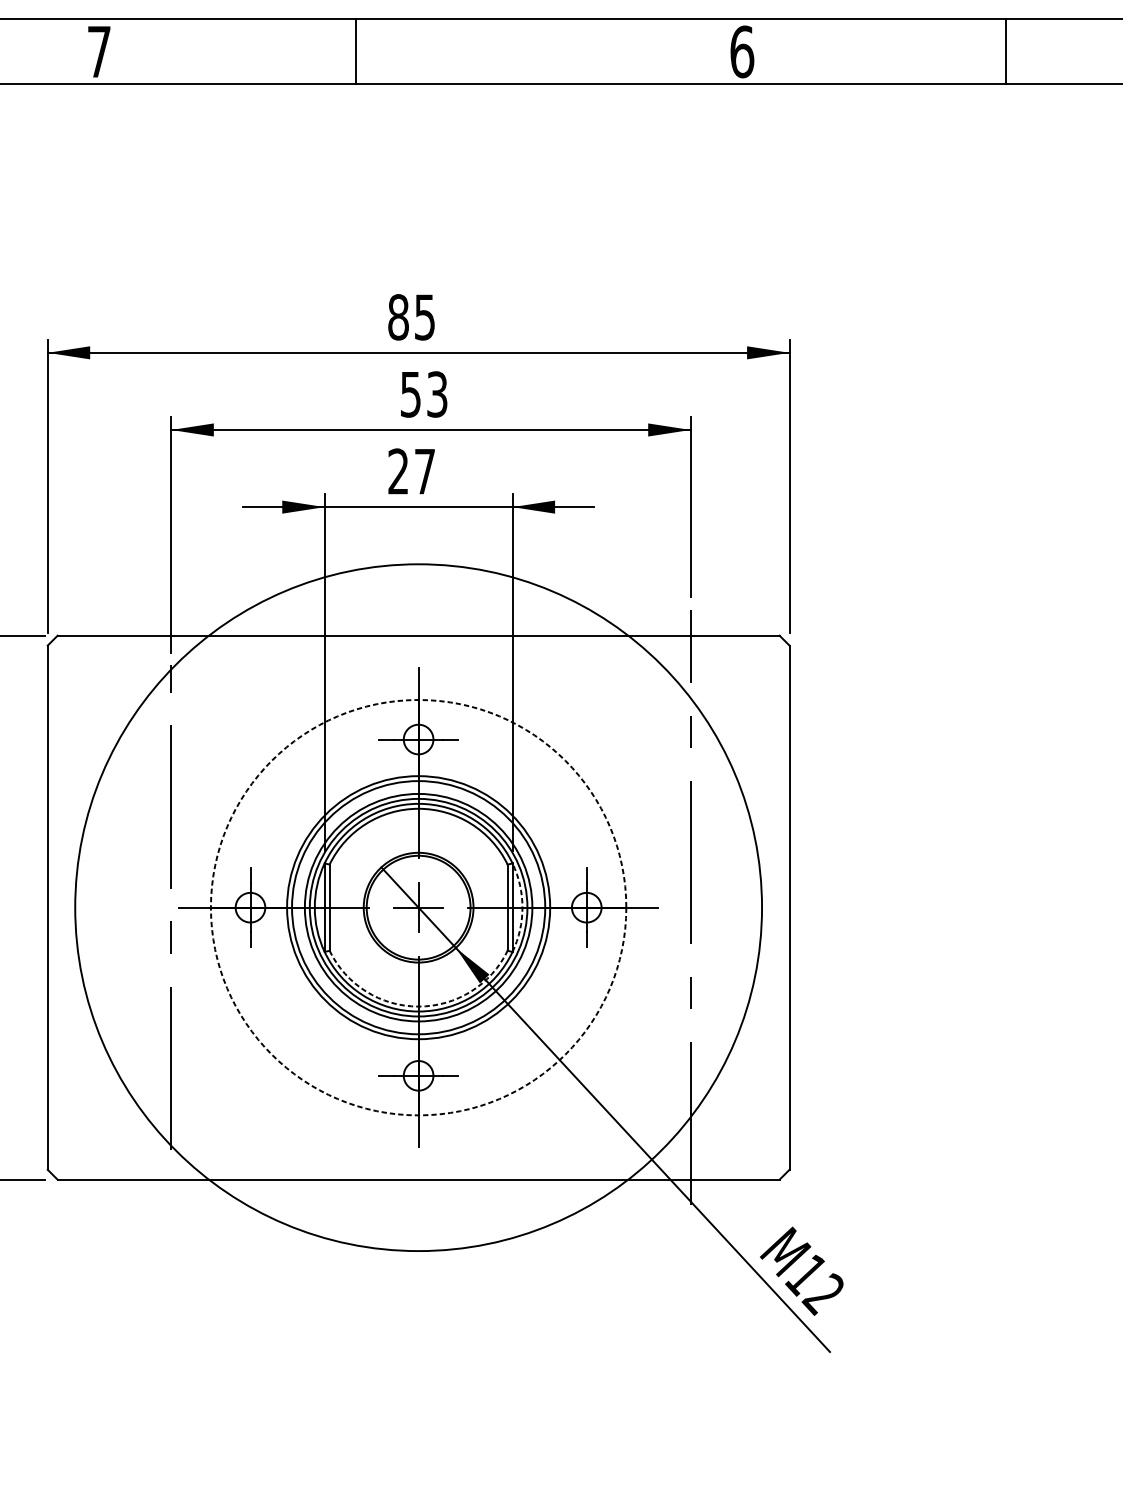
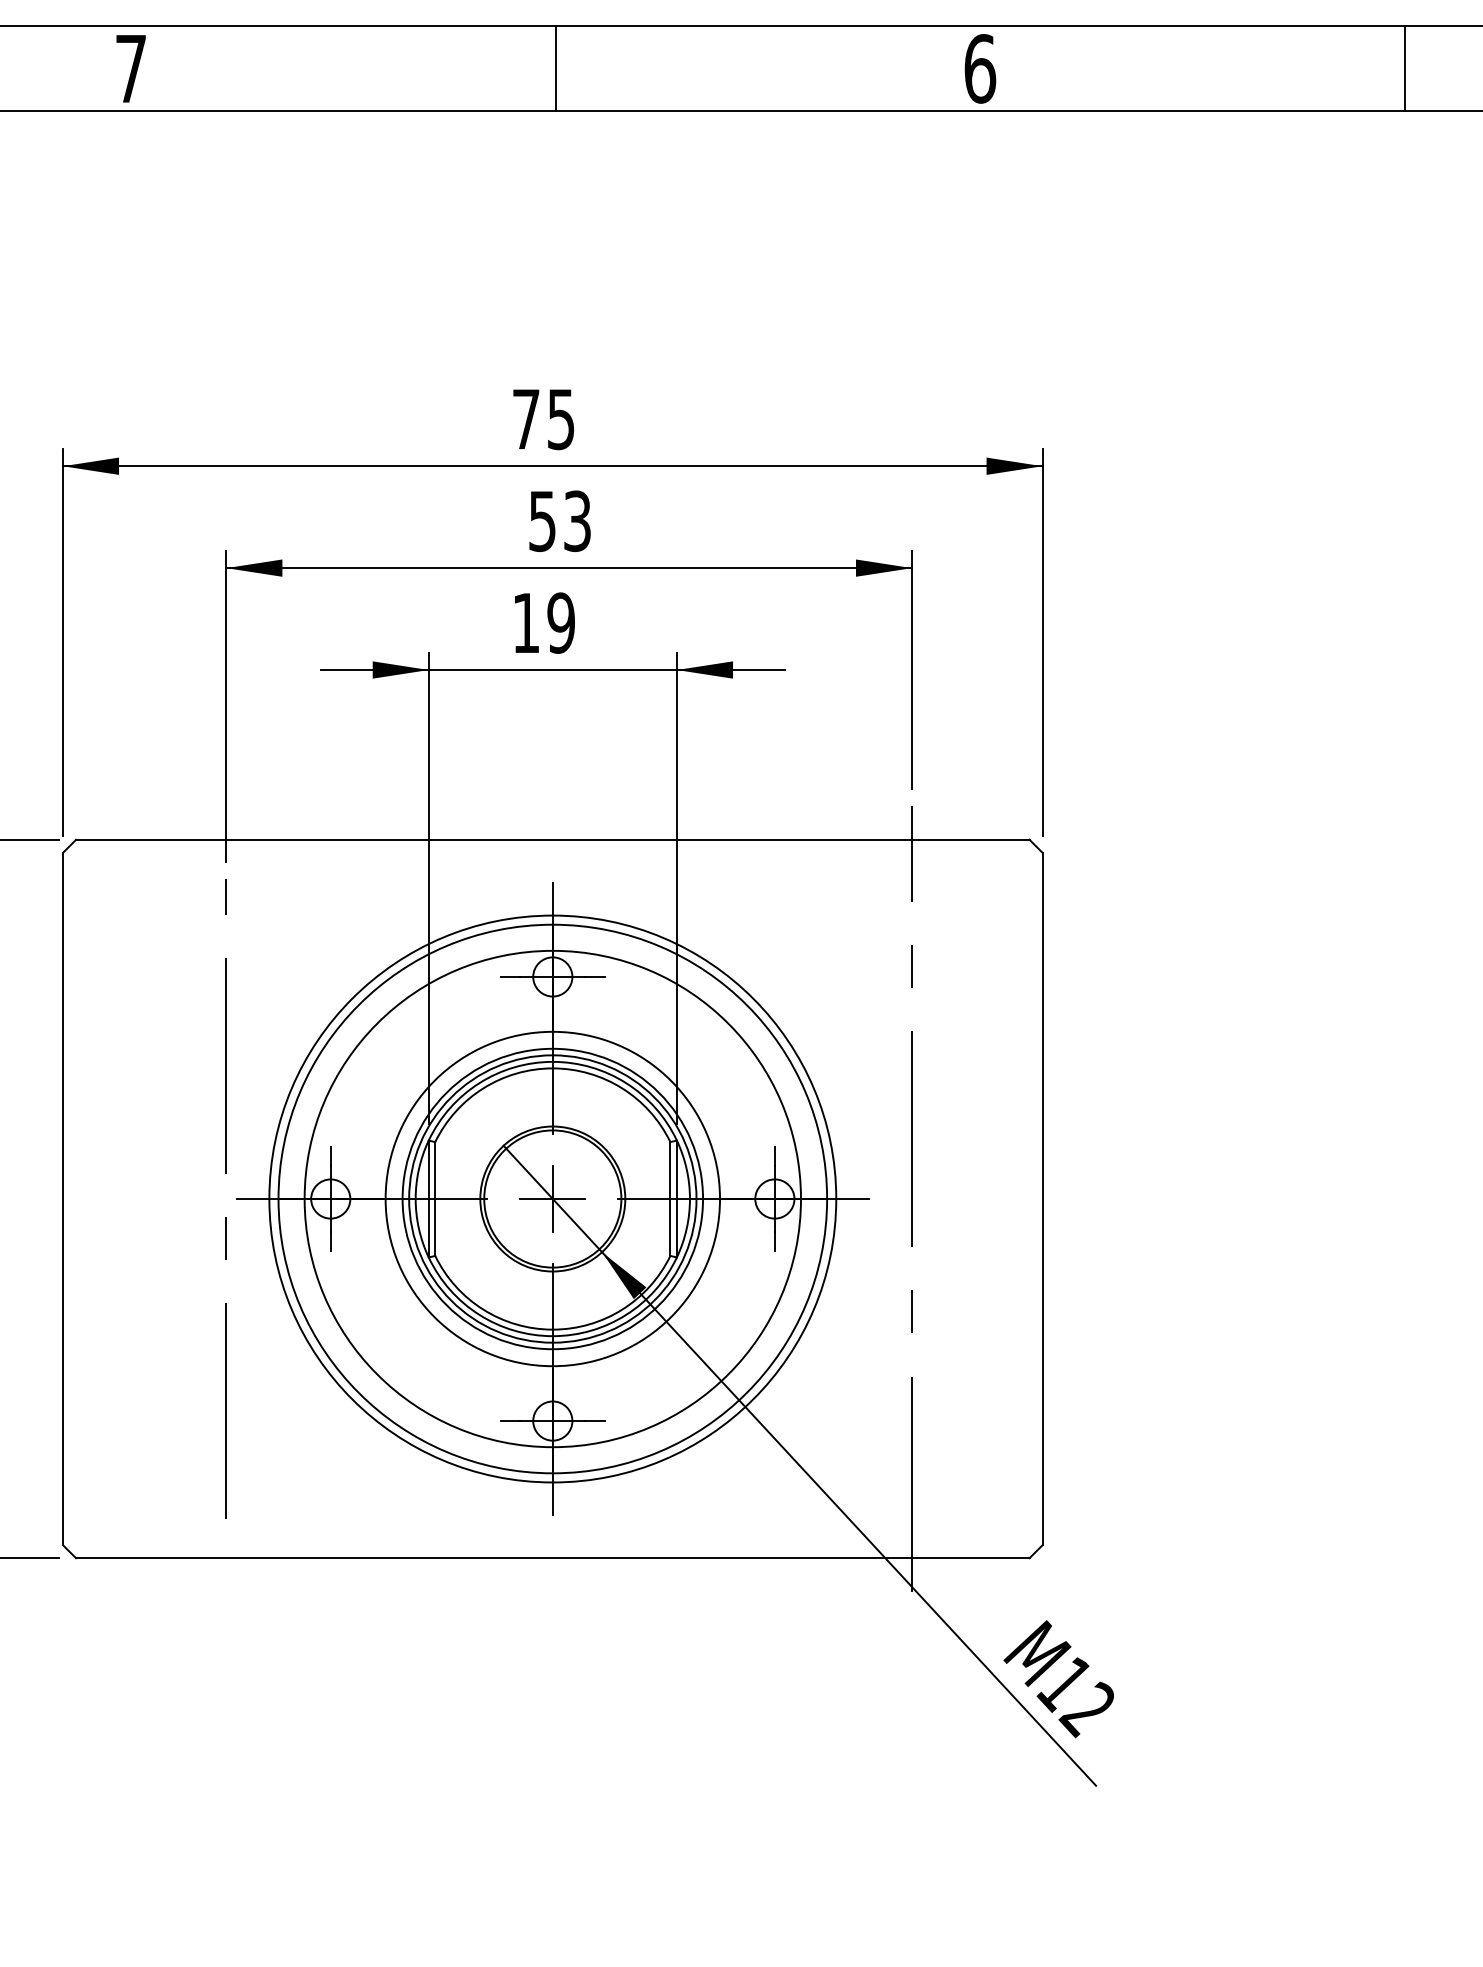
line: (356, 50) -> (556, 67), moved
line: (1005, 50) -> (1405, 67), moved
text: (398, 317) -> (526, 419), 85 -> 75
text: (411, 471) -> (543, 622), 27 -> 19
circle: (418, 907) -> (552, 1198), dashed -> solid
circle: (418, 907) -> (552, 1198), size x0.62
circle: (418, 907) -> (552, 1198), size x1.43
arc: (522, 908) -> (689, 1199), dashed -> solid
arc: (418, 1006) -> (552, 1329), dashed -> solid

